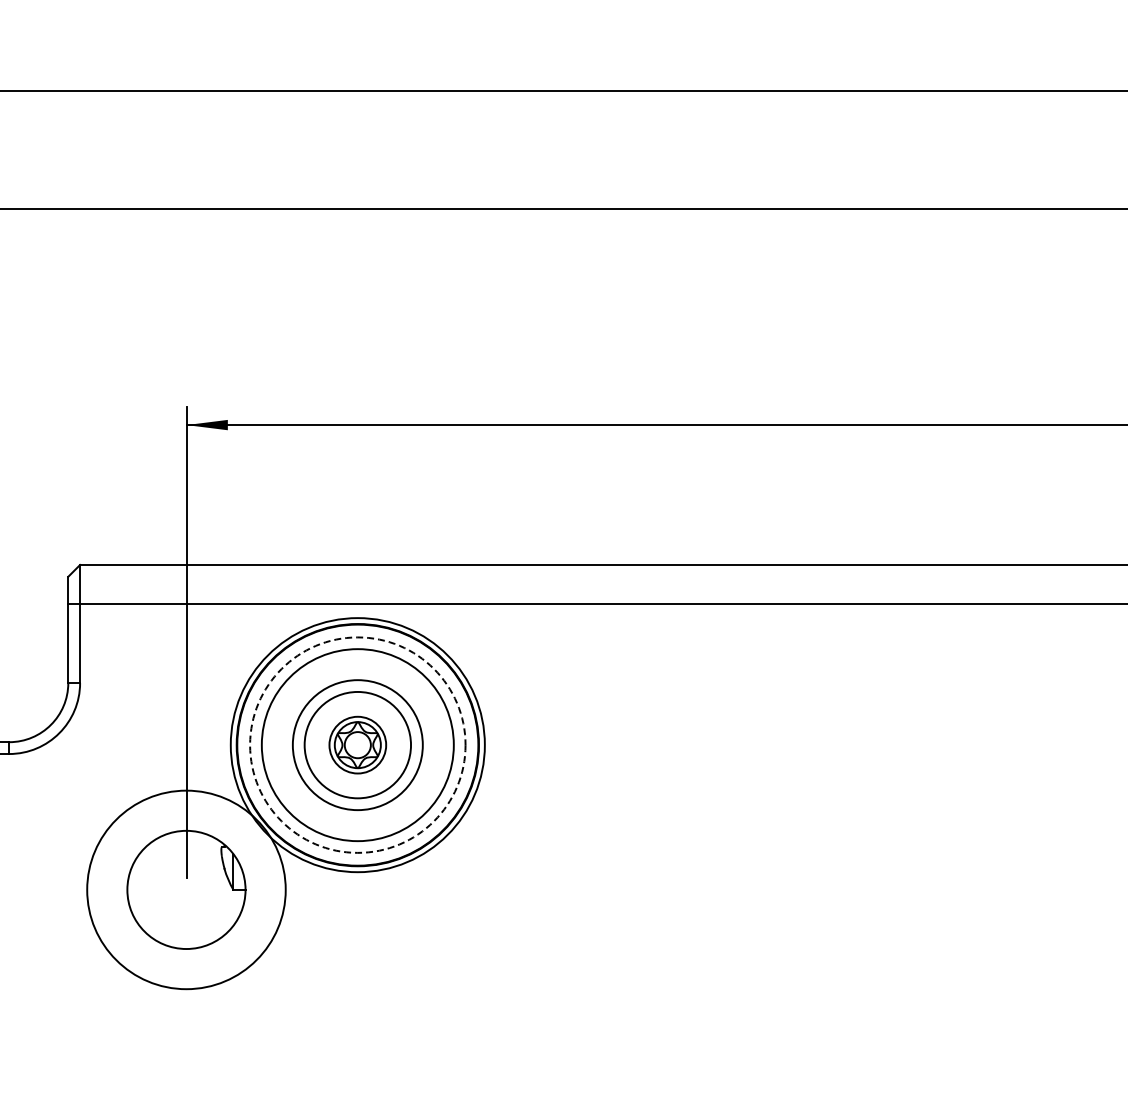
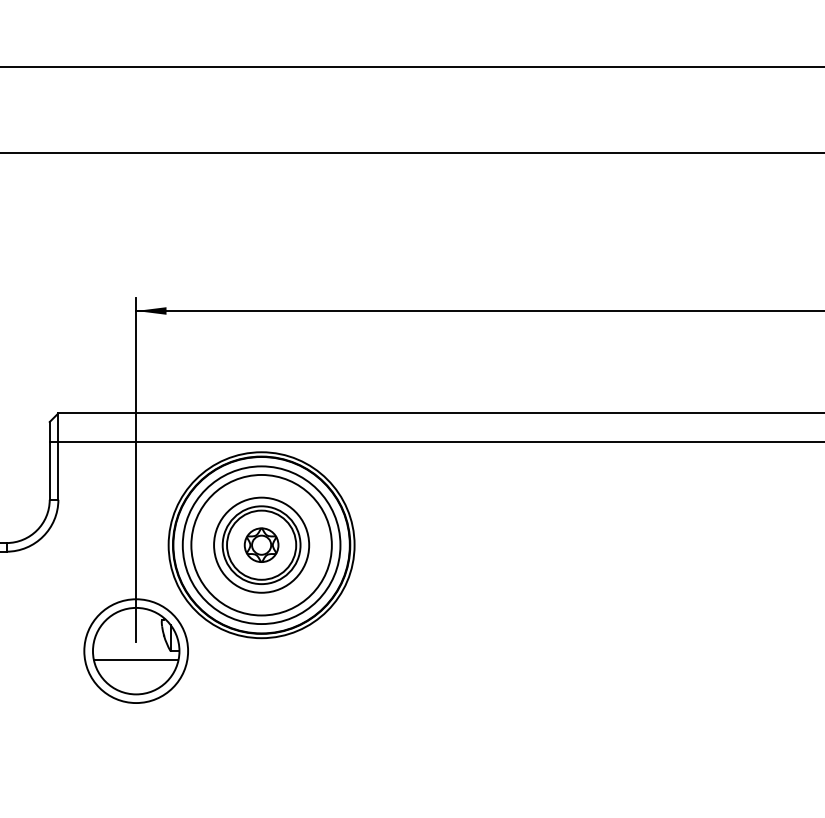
circle: (357, 744) -> (261, 544), dashed -> solid
circle: (357, 744) -> (261, 544), size x1.67
circle: (186, 889) -> (136, 650), size x0.71
line: (186, 901) -> (136, 659), added

